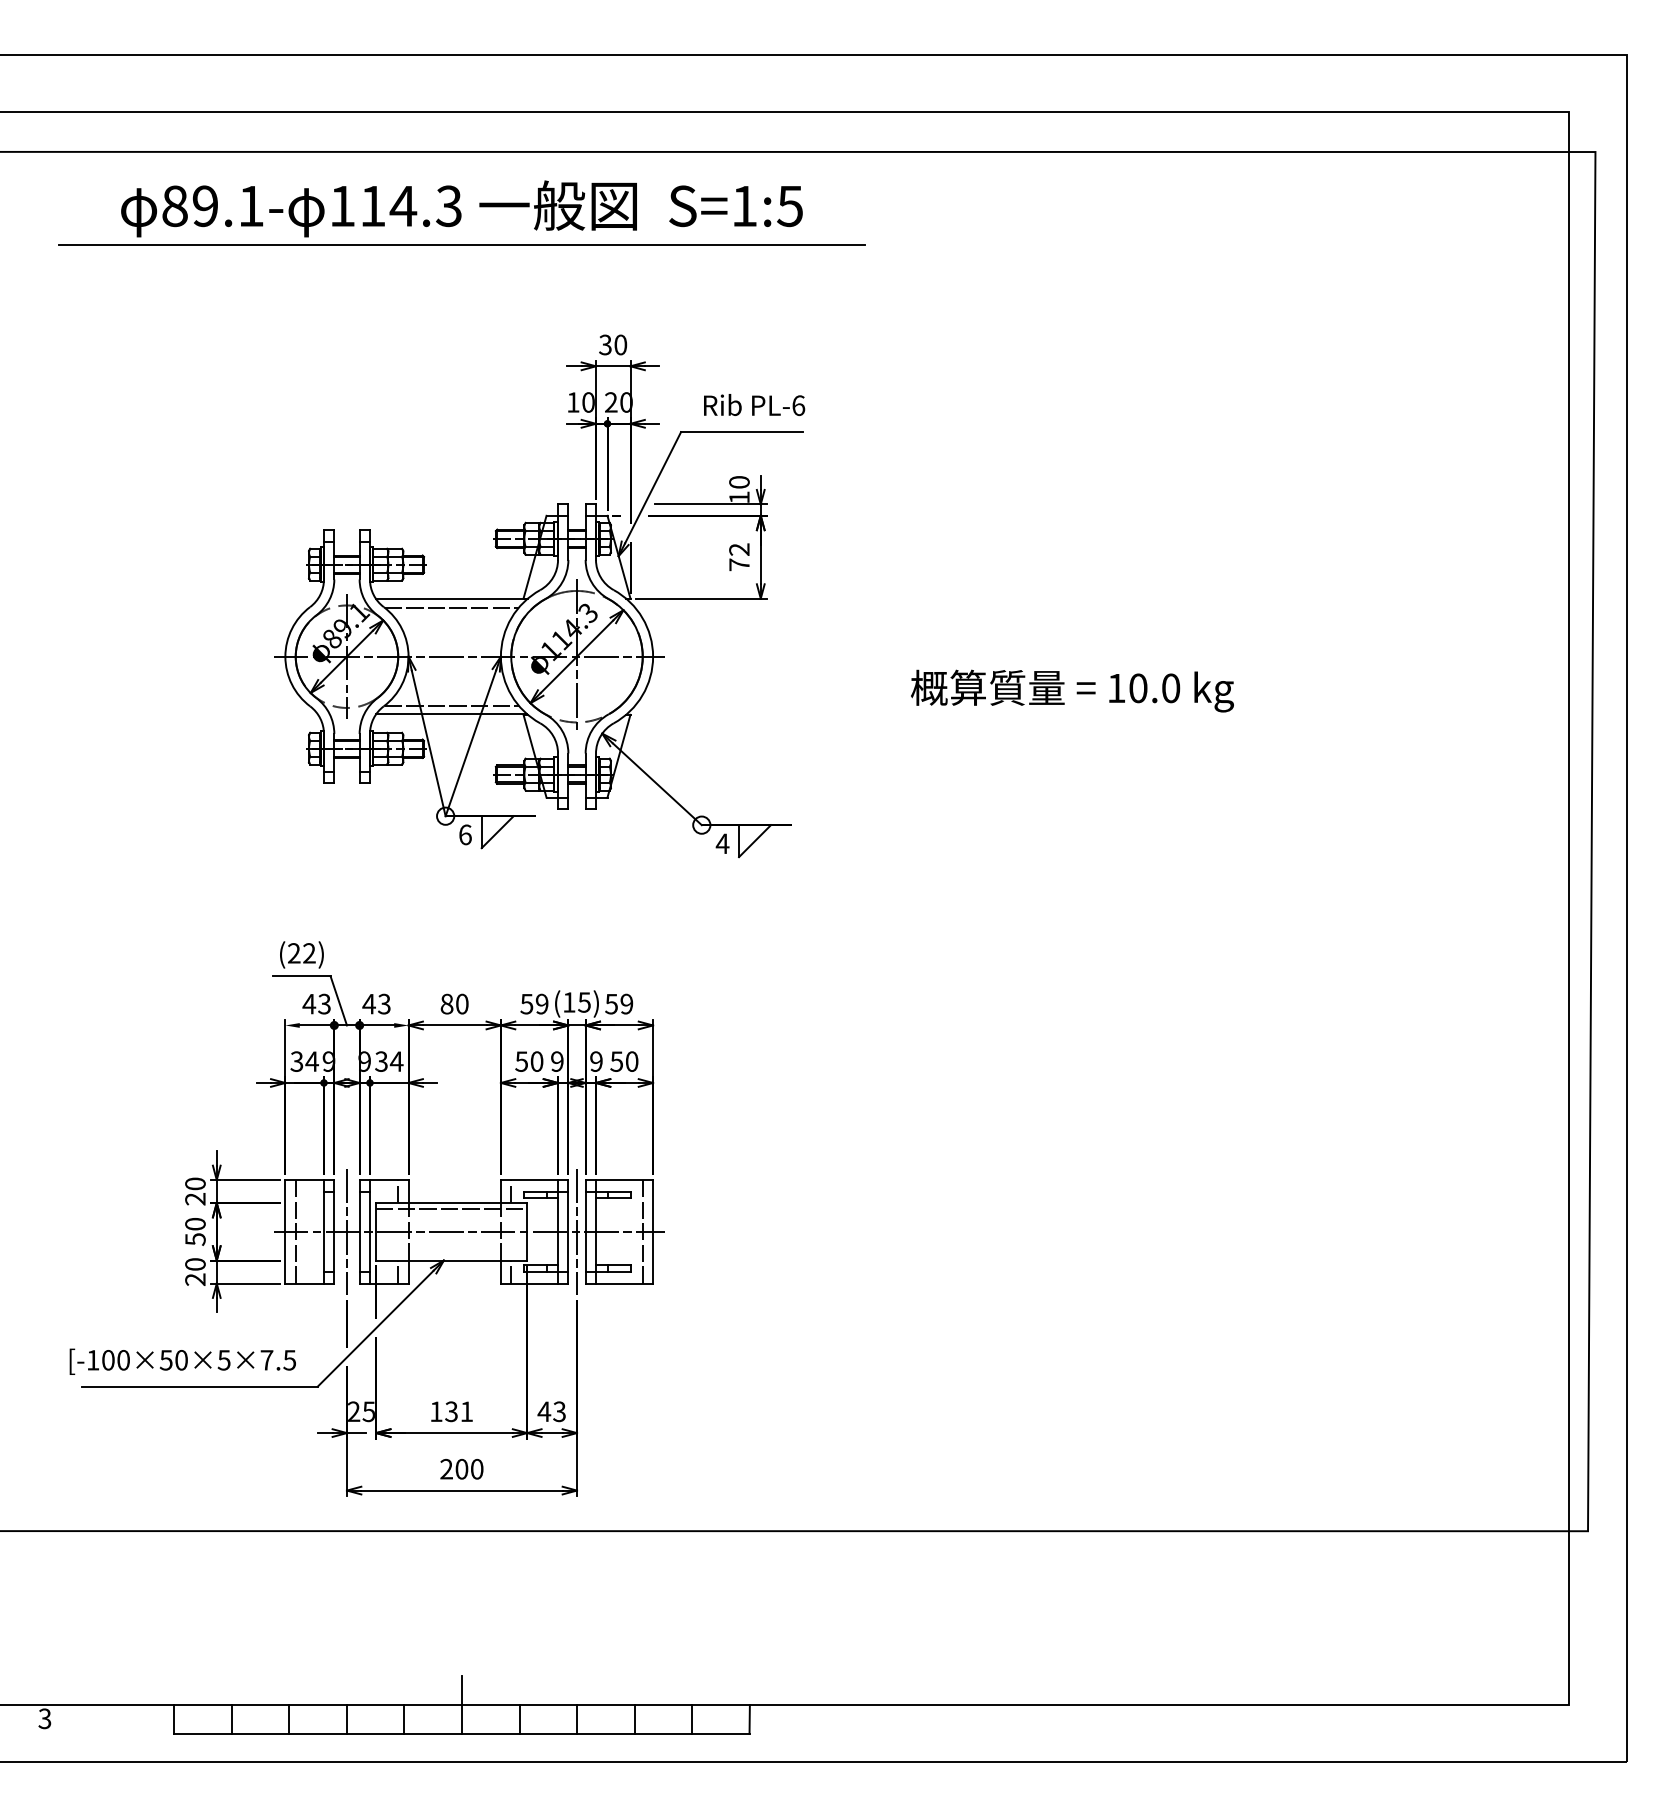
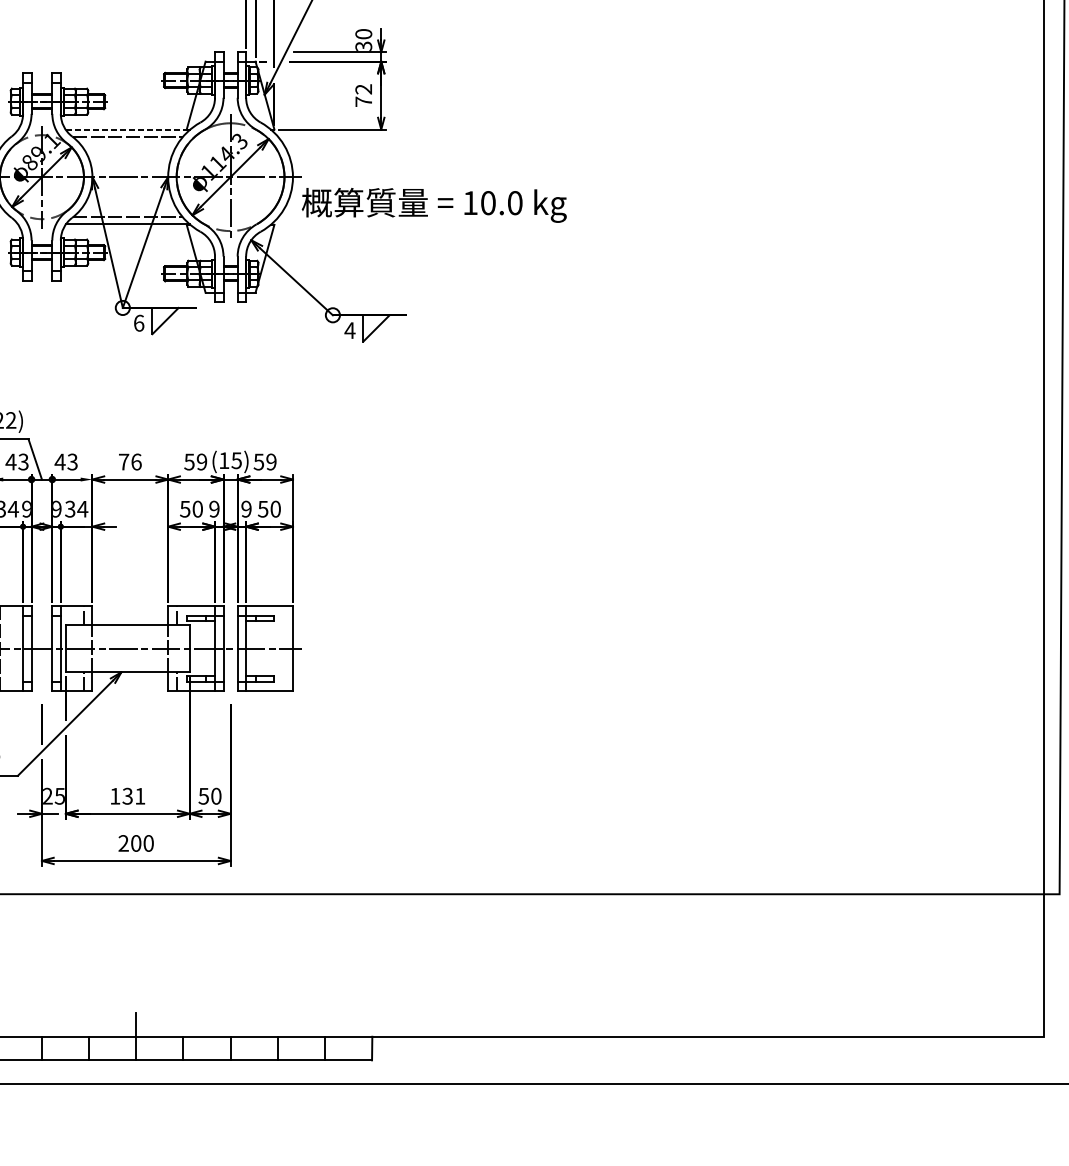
text: (739, 496) -> (363, 45), 10 -> 30
line: (451, 599) -> (127, 130), solid -> dashed
text: (1072, 690) -> (434, 204), moved
text: (454, 1003) -> (130, 461), 80 -> 76
line: (451, 1208) -> (127, 629), removed
line: (346, 1231) -> (41, 648), removed
line: (577, 1231) -> (230, 648), removed
line: (642, 1231) -> (284, 648), removed
text: (551, 1411) -> (209, 796), 43 -> 50

